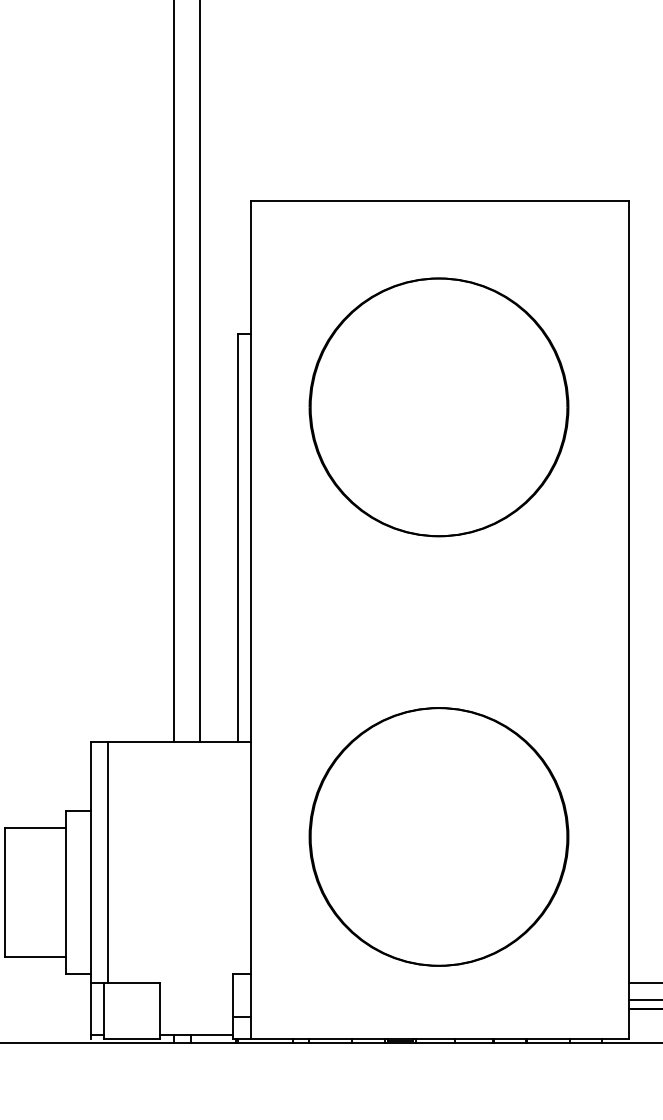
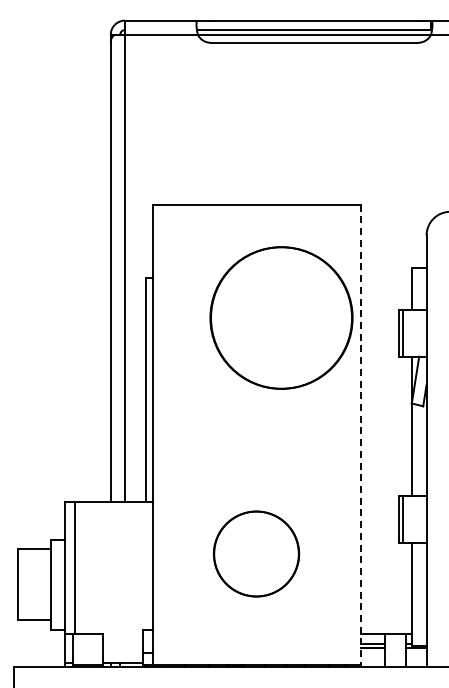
part: (438, 406) -> (281, 317), moved
line: (628, 621) -> (360, 435), solid -> dashed
part: (438, 835) -> (256, 553), size x0.6

